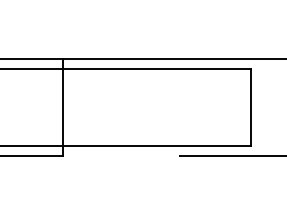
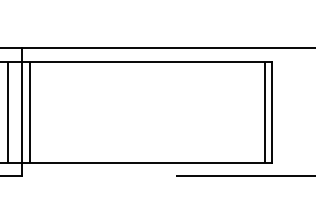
line: (53, 107) -> (8, 112), added
line: (69, 107) -> (30, 112), added
line: (245, 107) -> (264, 112), added

